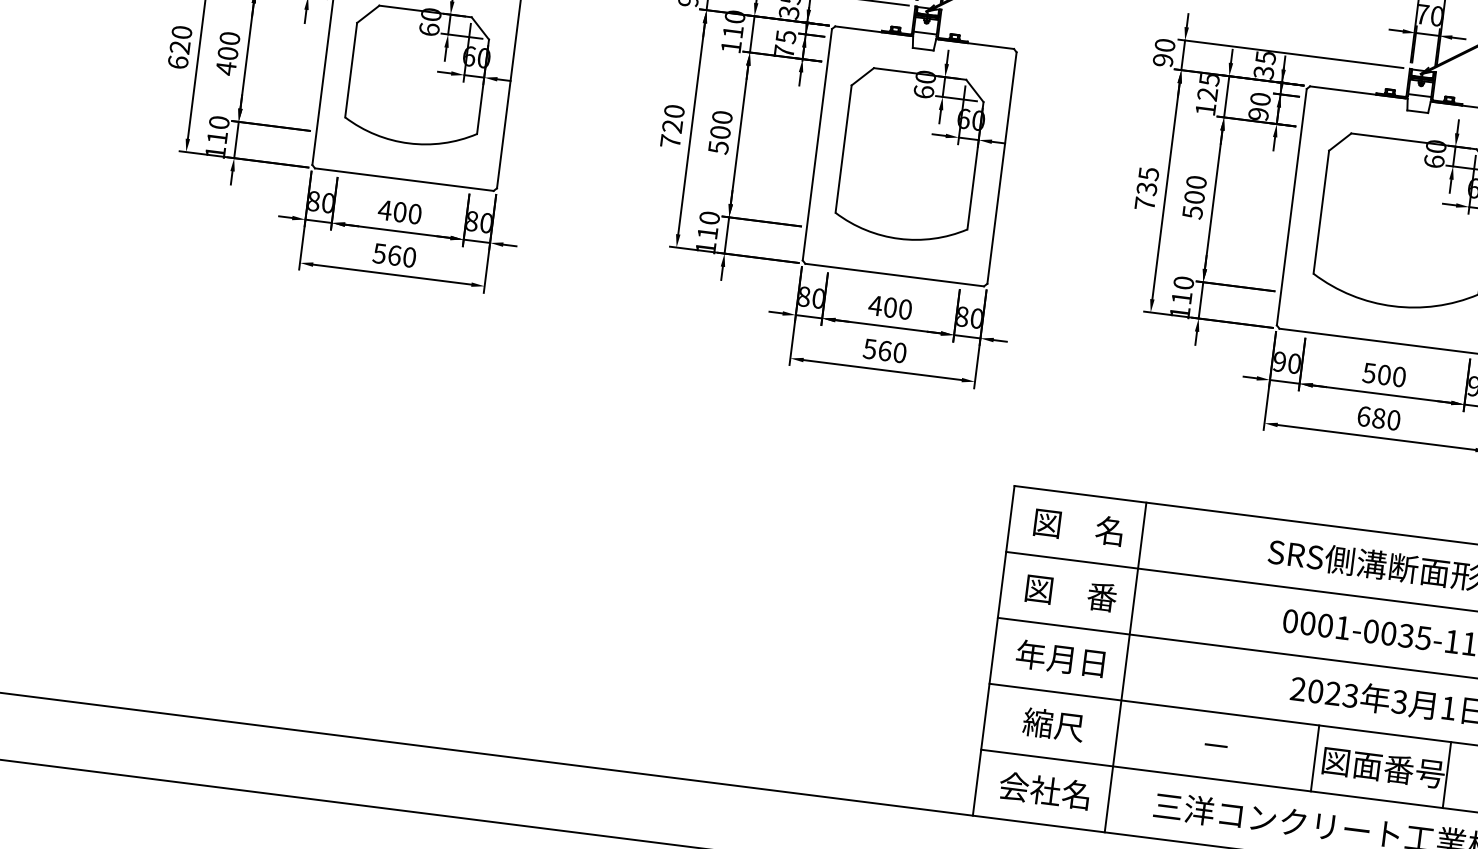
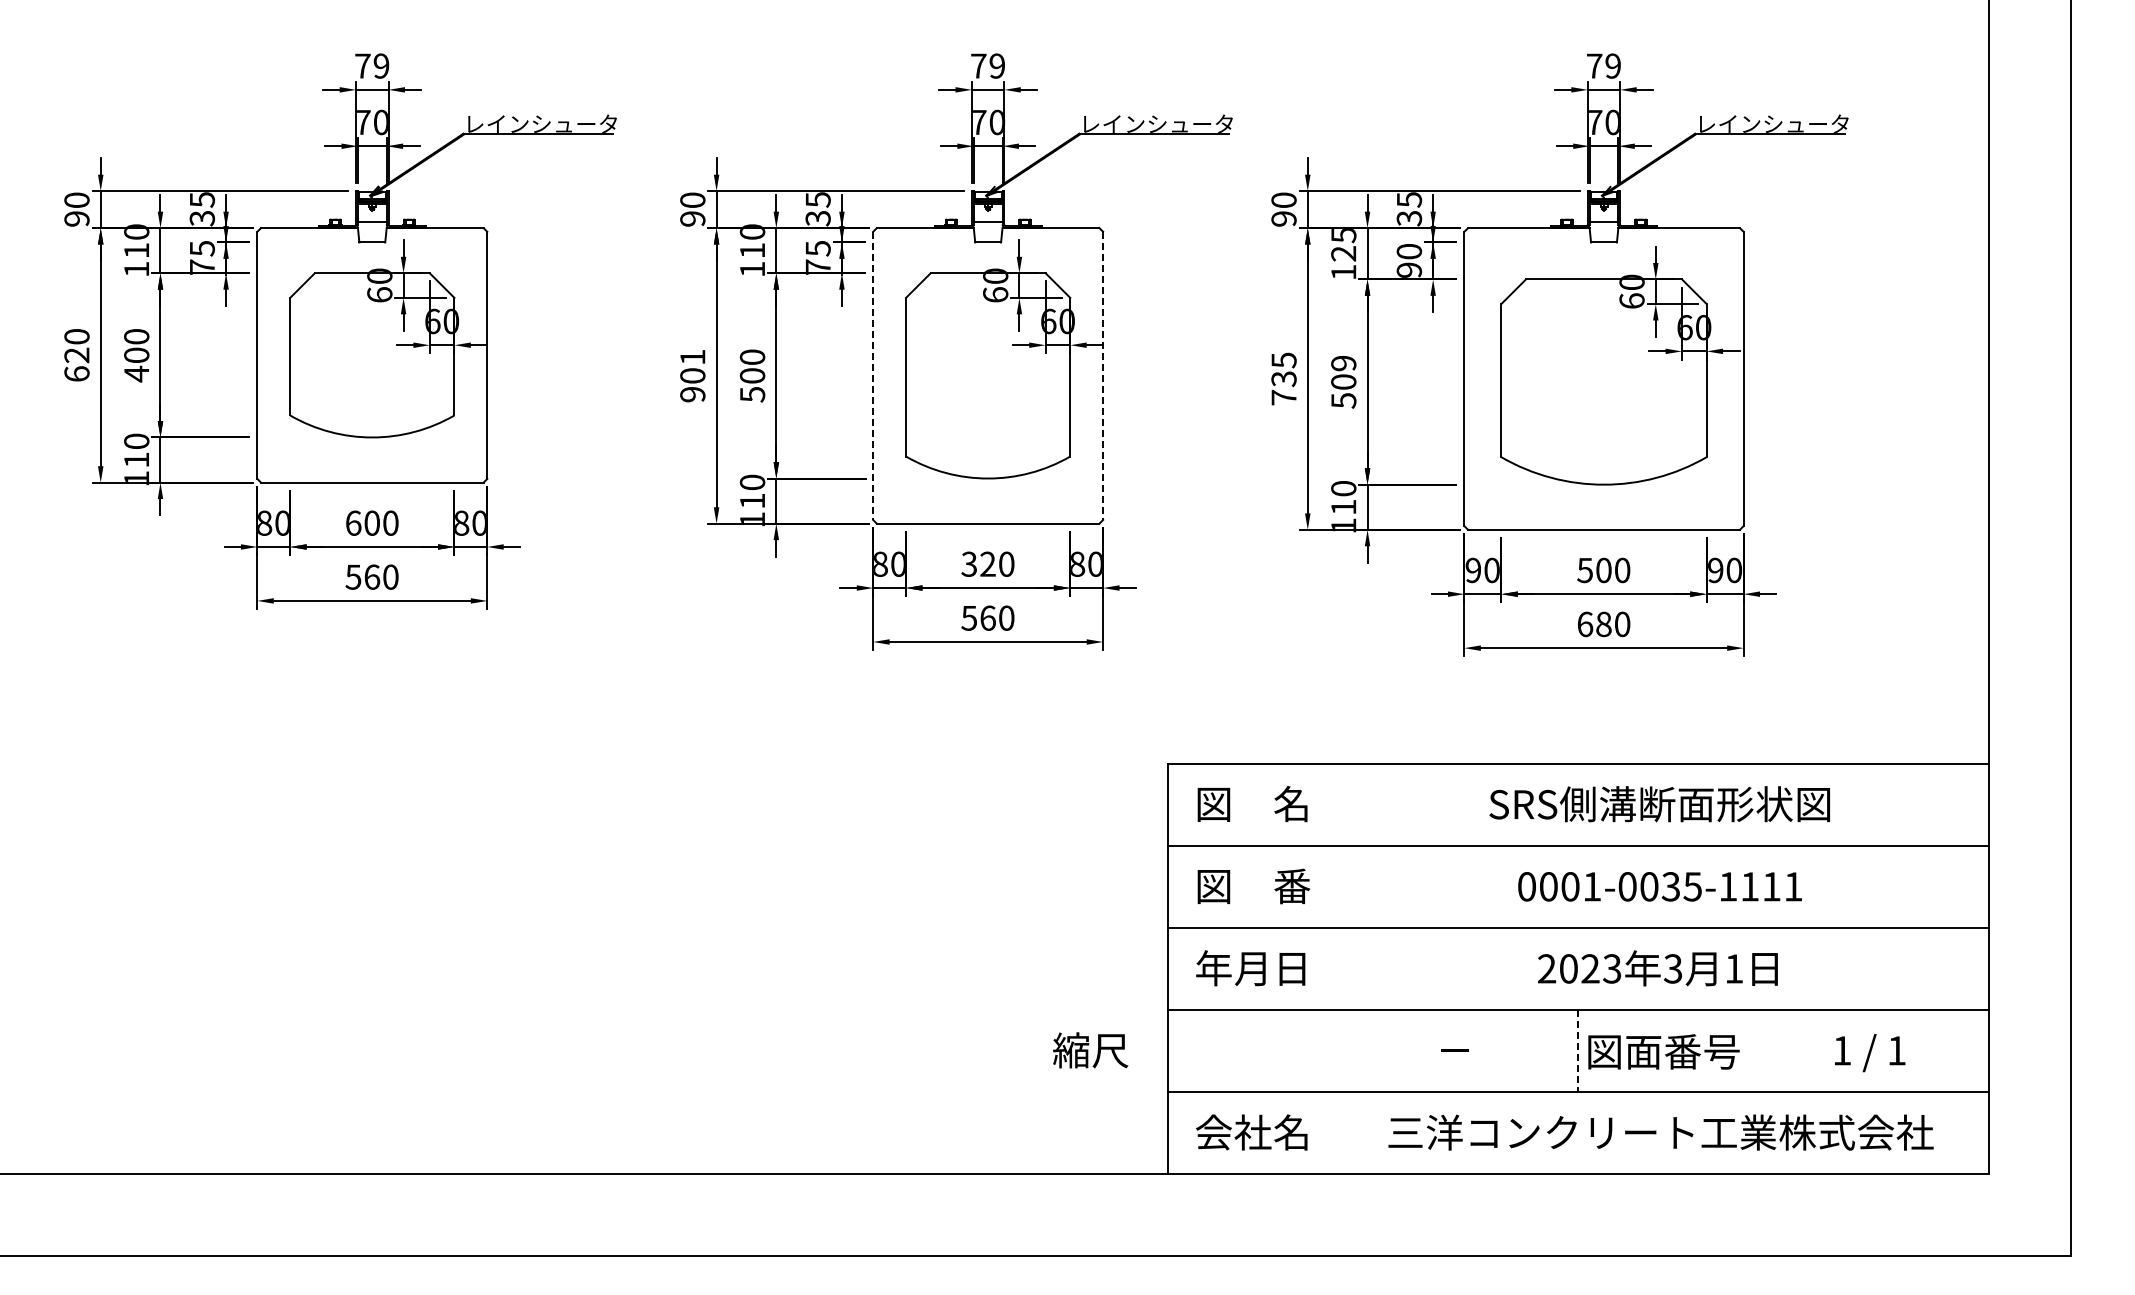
text: (672, 126) -> (692, 375), 720 -> 901
line: (817, 145) -> (873, 376), solid -> dashed
line: (1002, 168) -> (1103, 376), solid -> dashed
text: (1196, 182) -> (1343, 363), 500 -> 509
text: (385, 209) -> (353, 522), 400 -> 600
text: (882, 305) -> (977, 563), 400 -> 320
line: (1125, 667) -> (1331, 968), removed
text: (1053, 724) -> (1090, 1050), moved
line: (1315, 758) -> (1578, 1051), solid -> dashed
line: (1446, 775) -> (1742, 1051), removed

